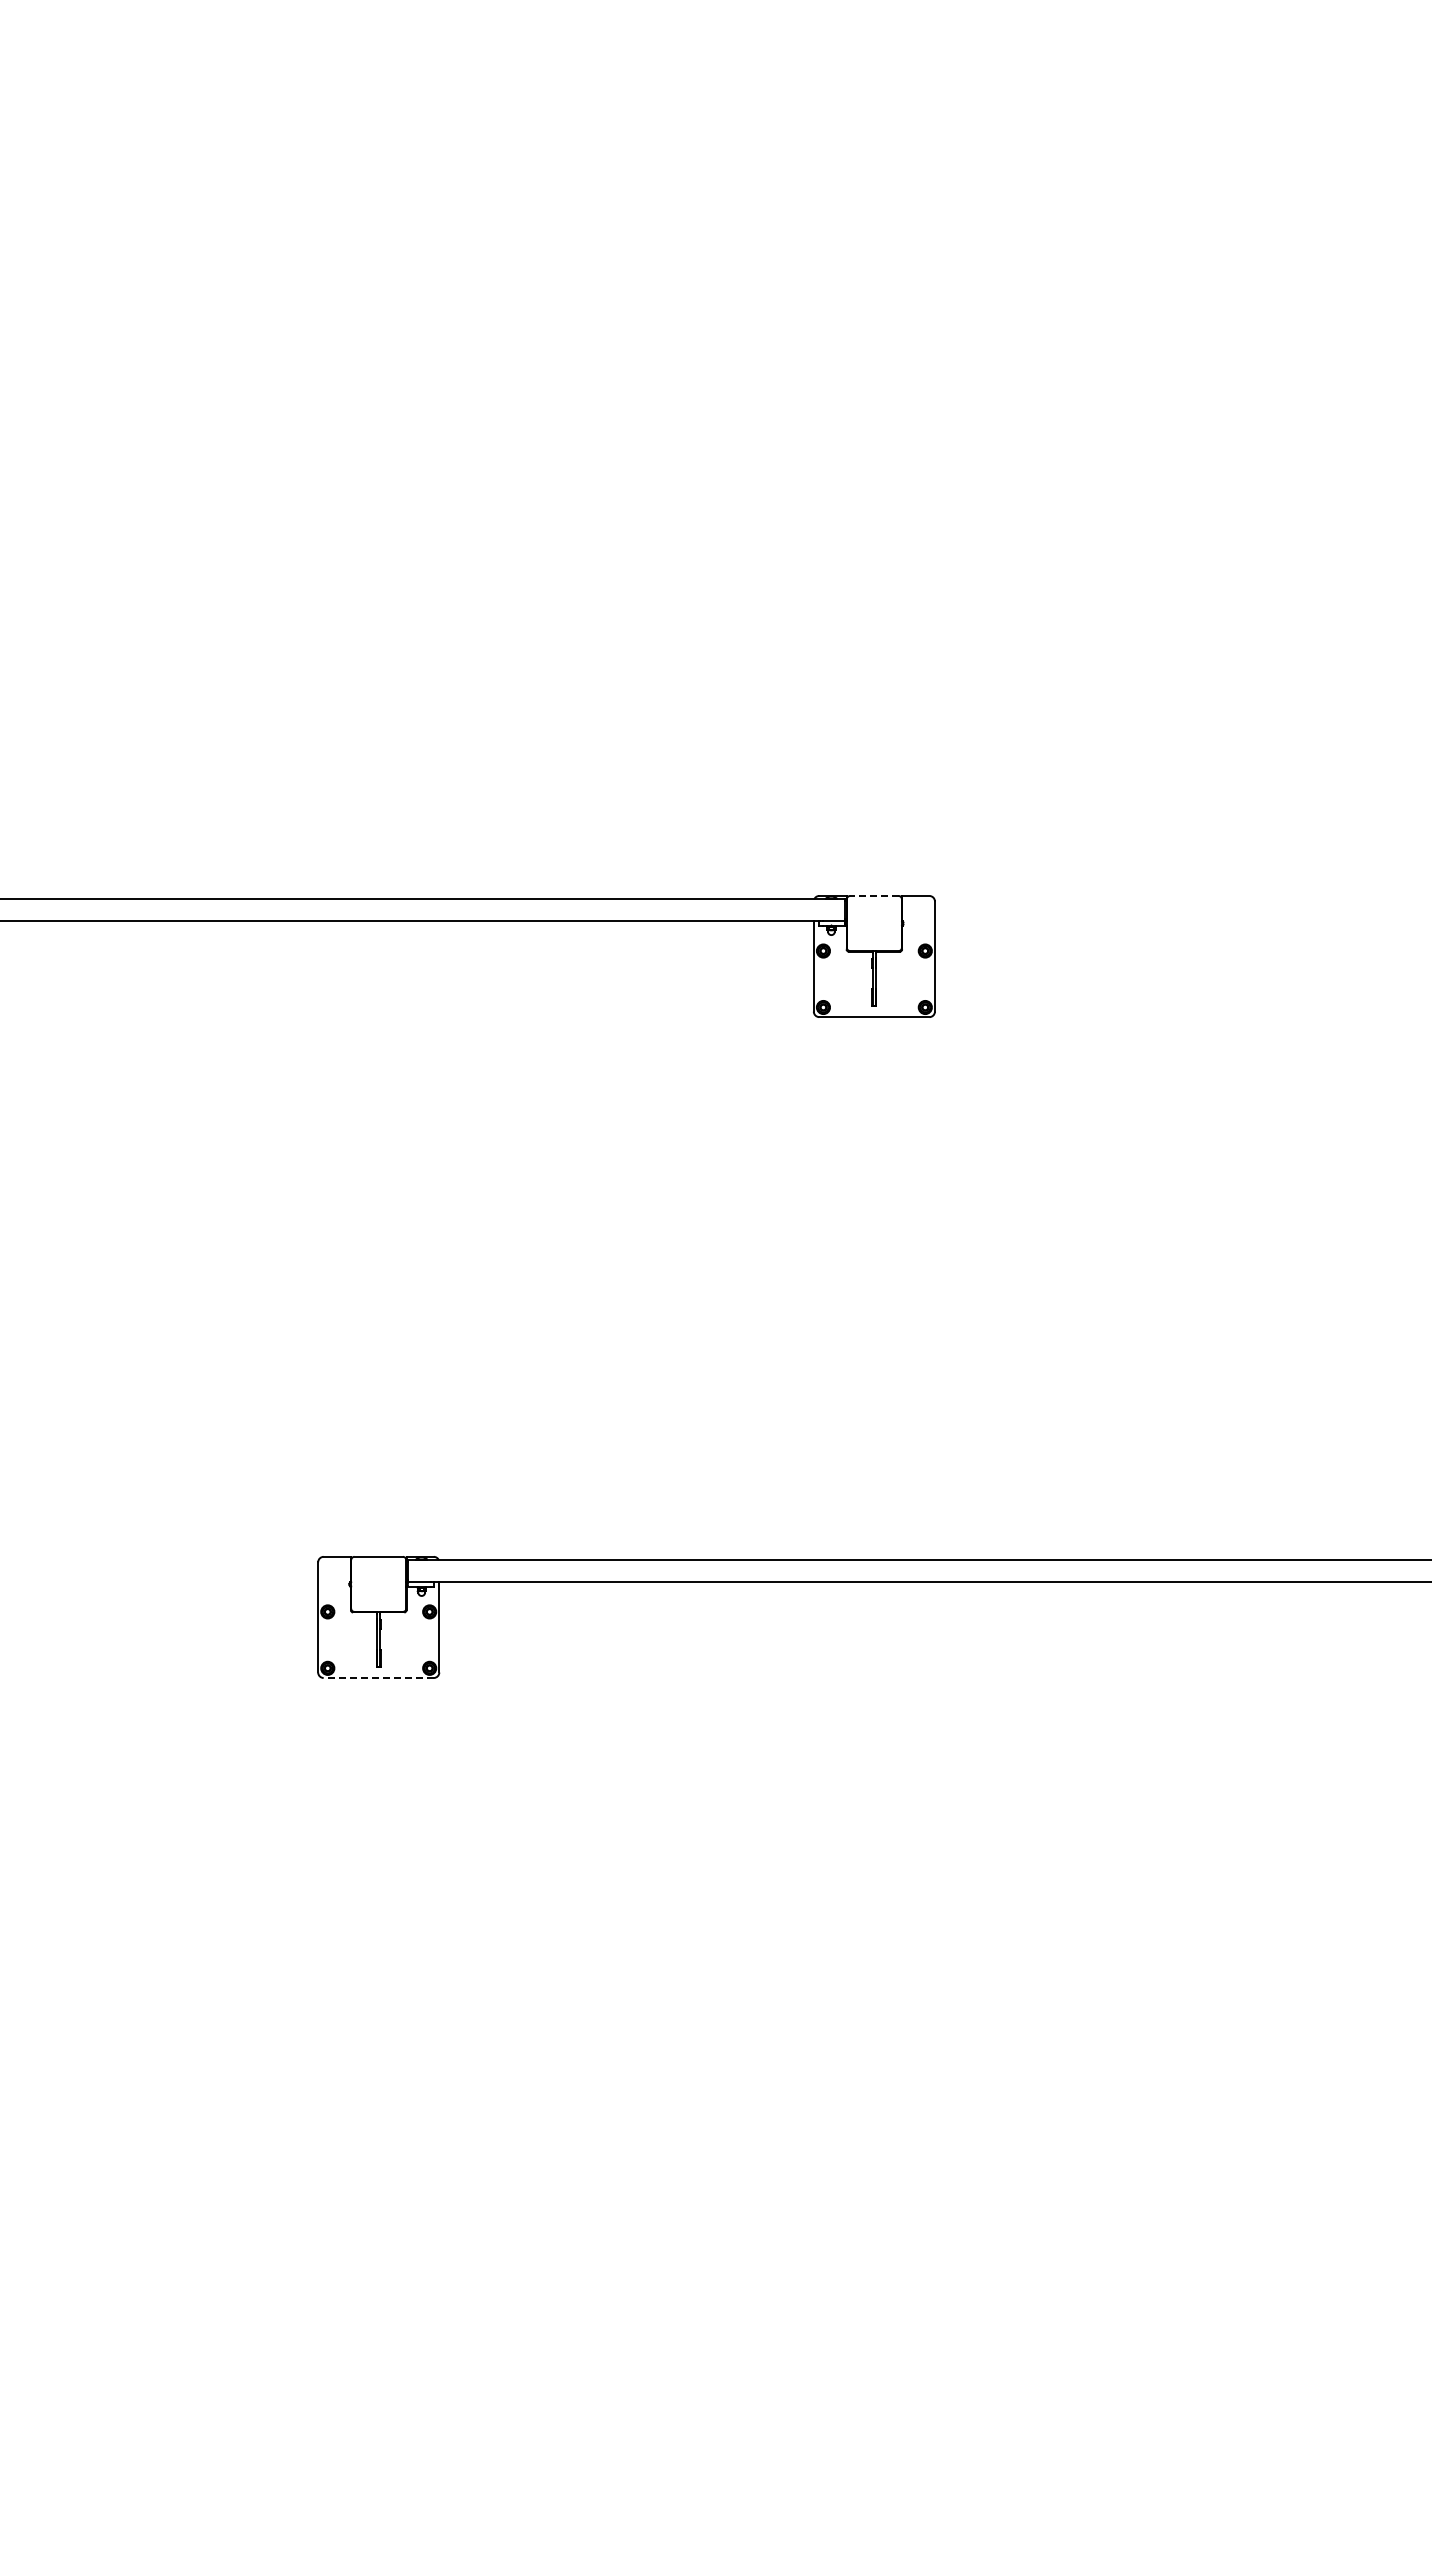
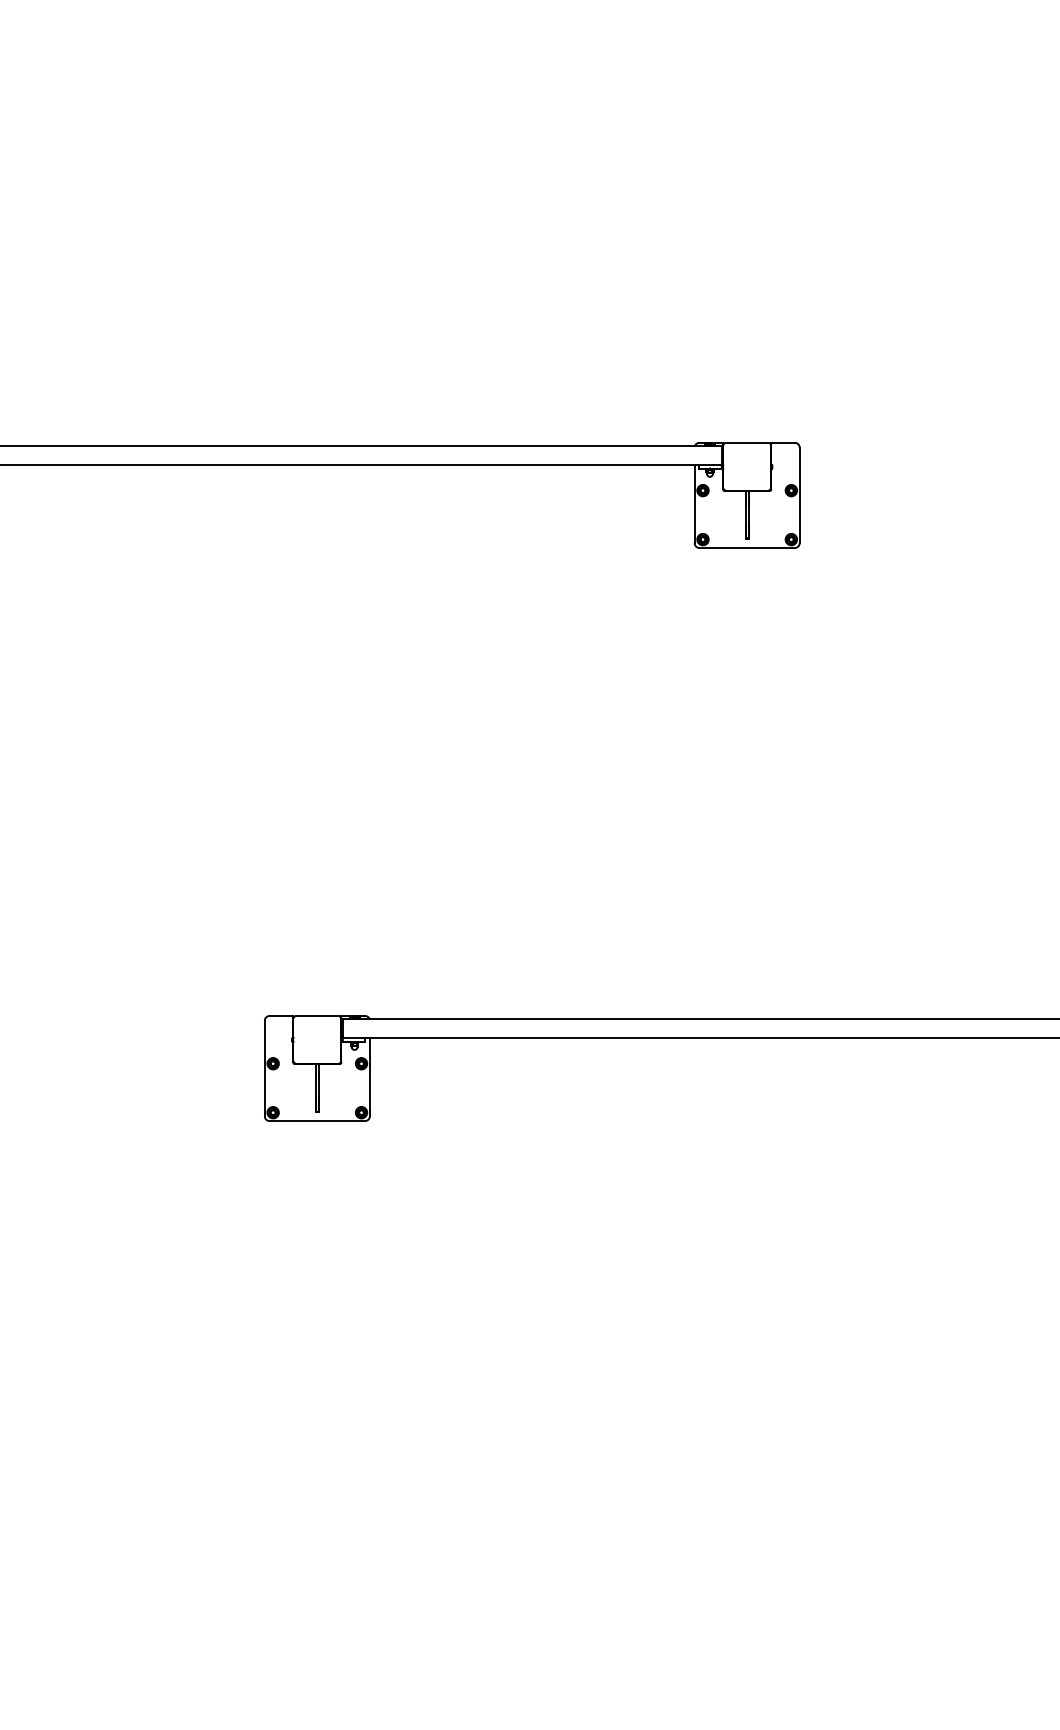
line: (873, 895) -> (746, 442), dashed -> solid
line: (378, 1678) -> (317, 1121), dashed -> solid

